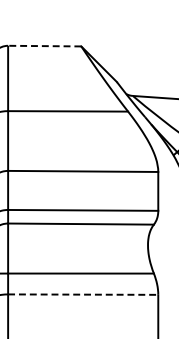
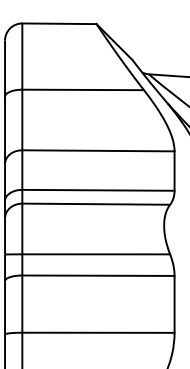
line: (43, 45) -> (58, 23), dashed -> solid
line: (83, 294) -> (98, 275), dashed -> solid

